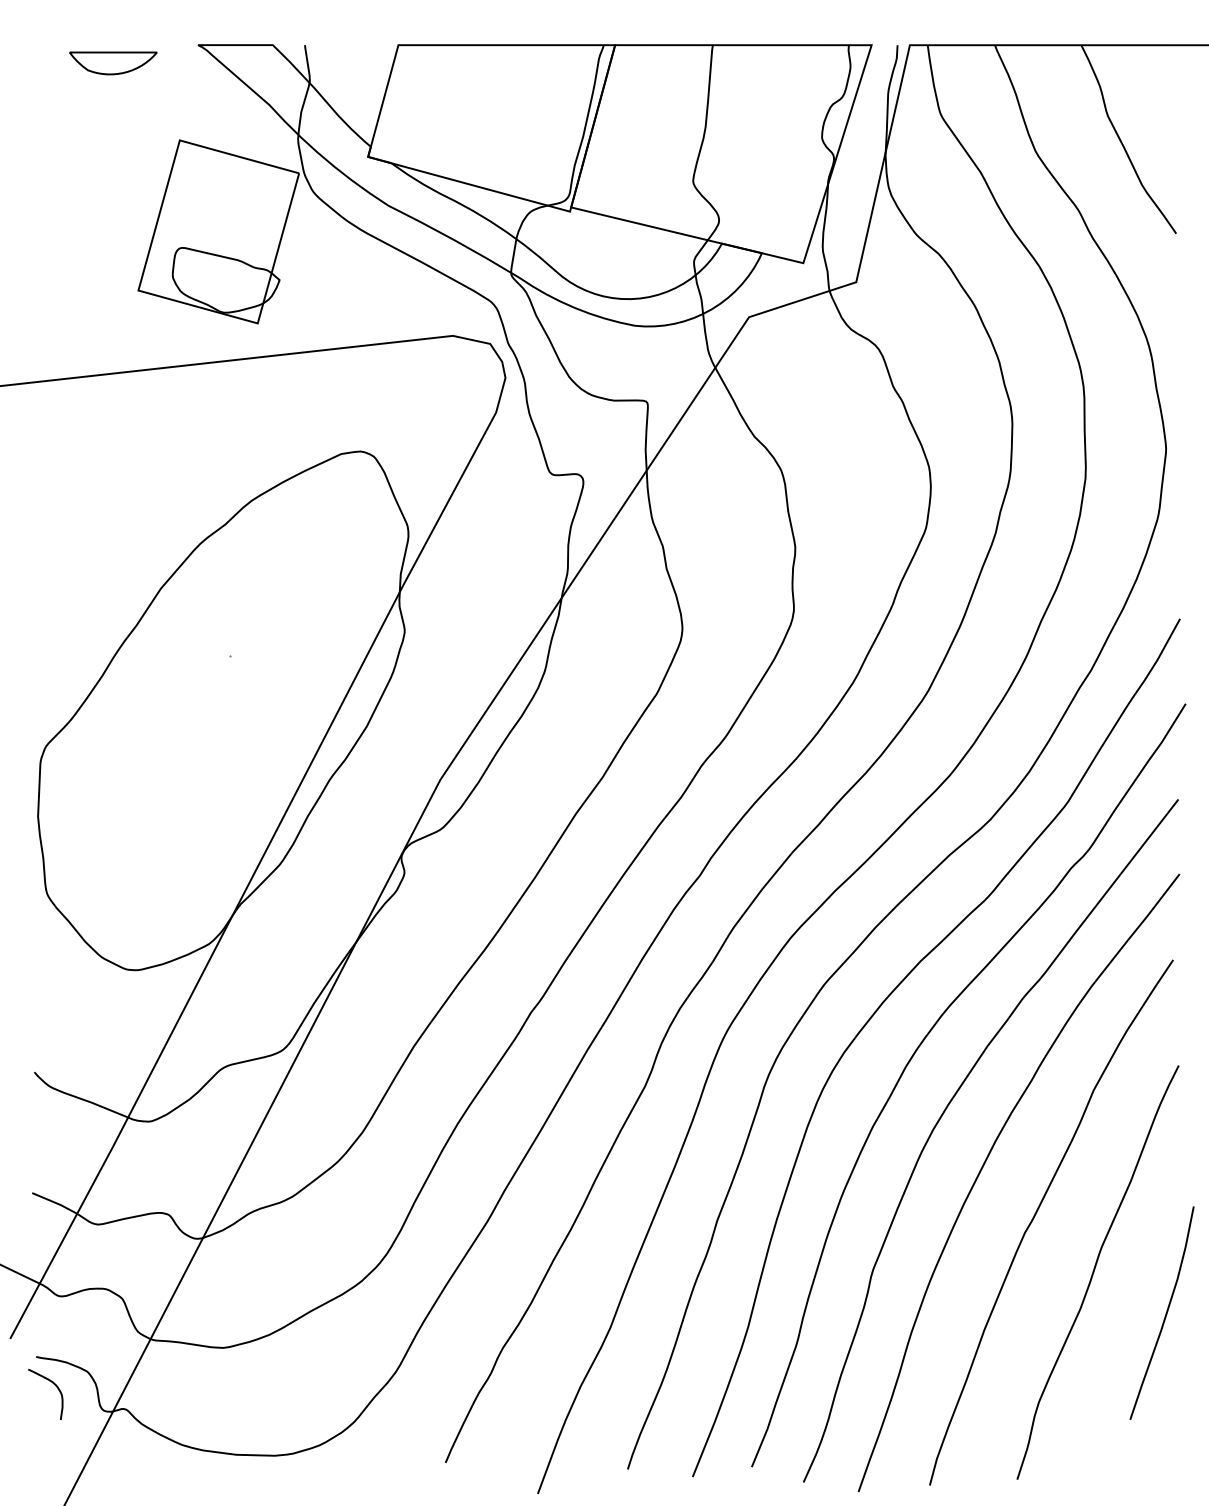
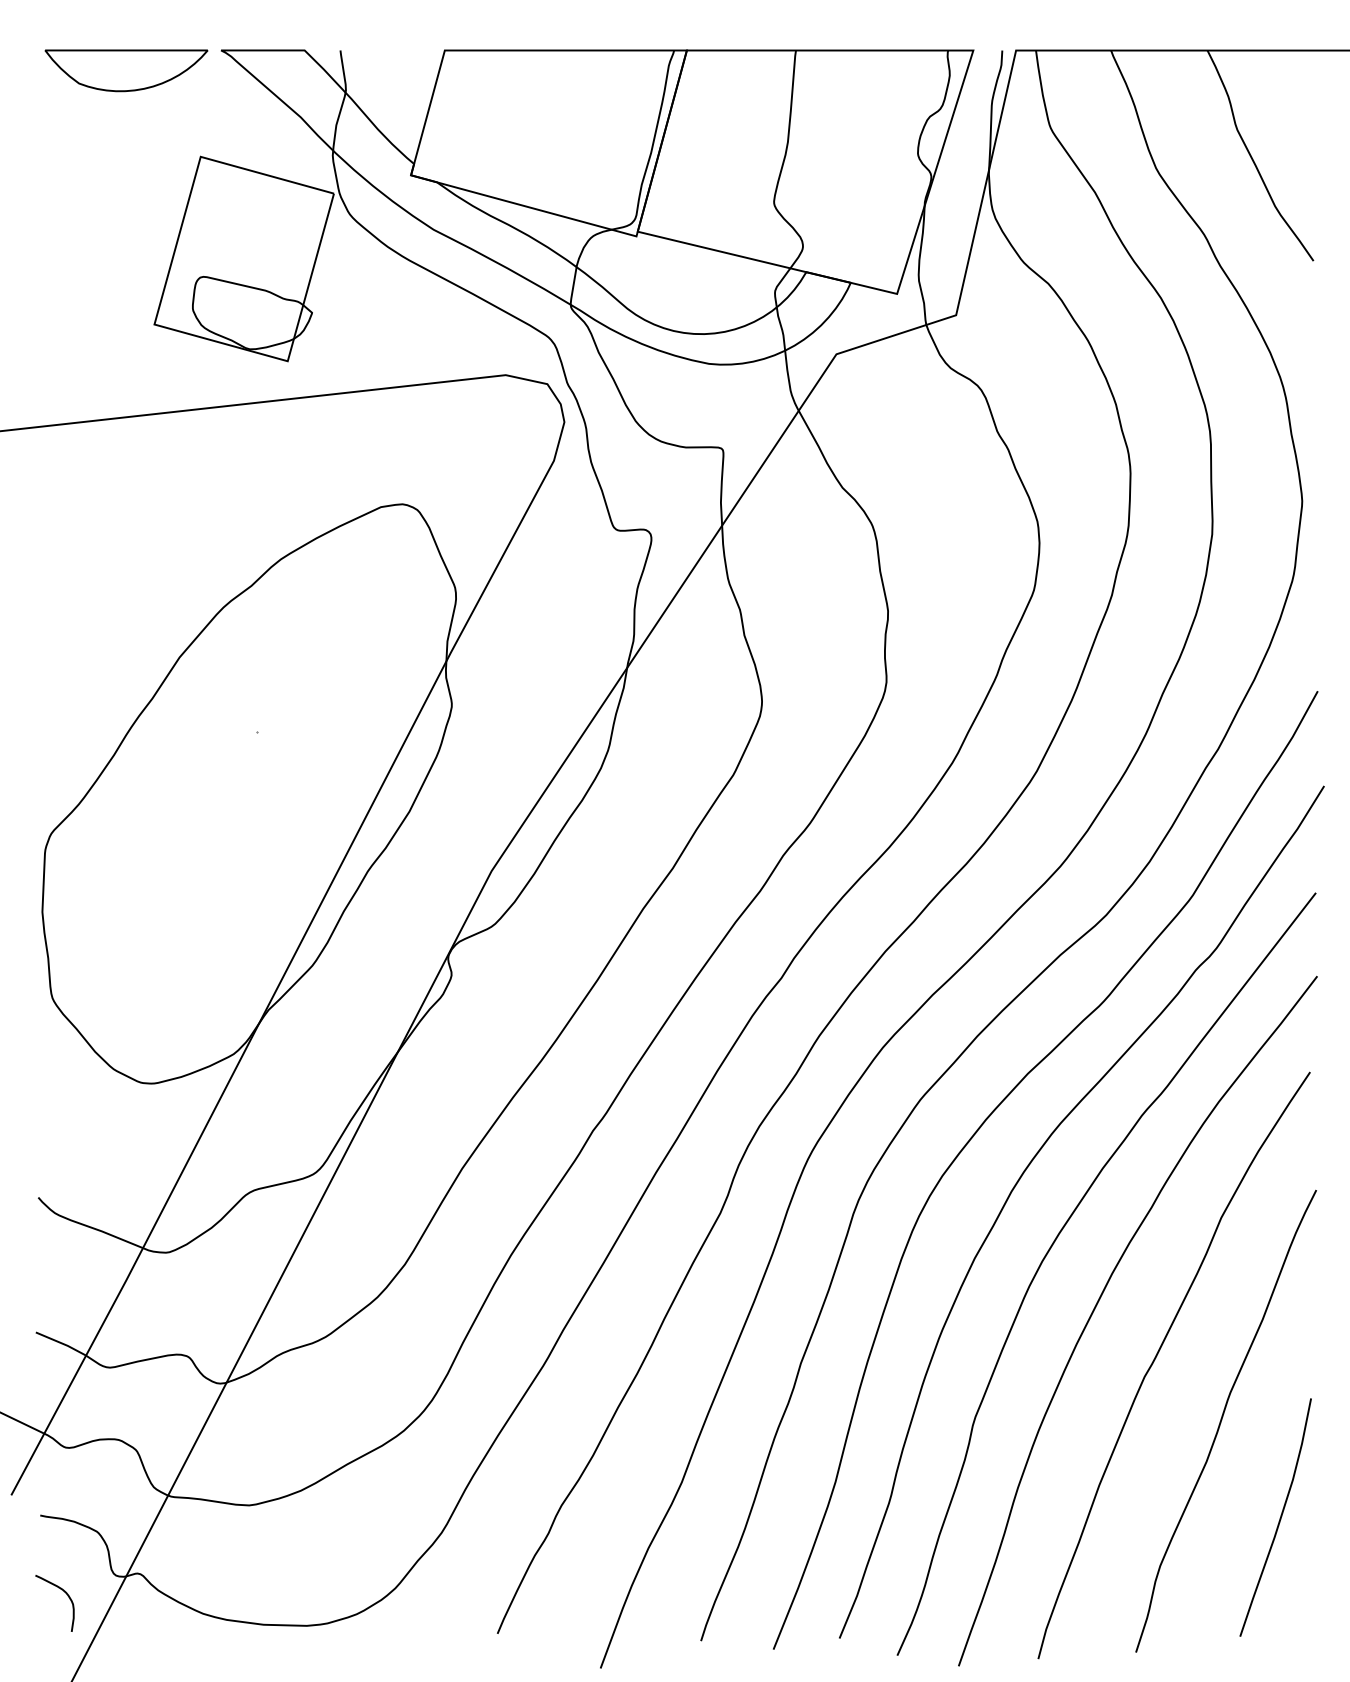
part: (113, 63) -> (126, 70), size x1.67
curve: (1165, 1313) -> (1279, 1518), moved
curve: (51, 1382) -> (61, 1590), moved

